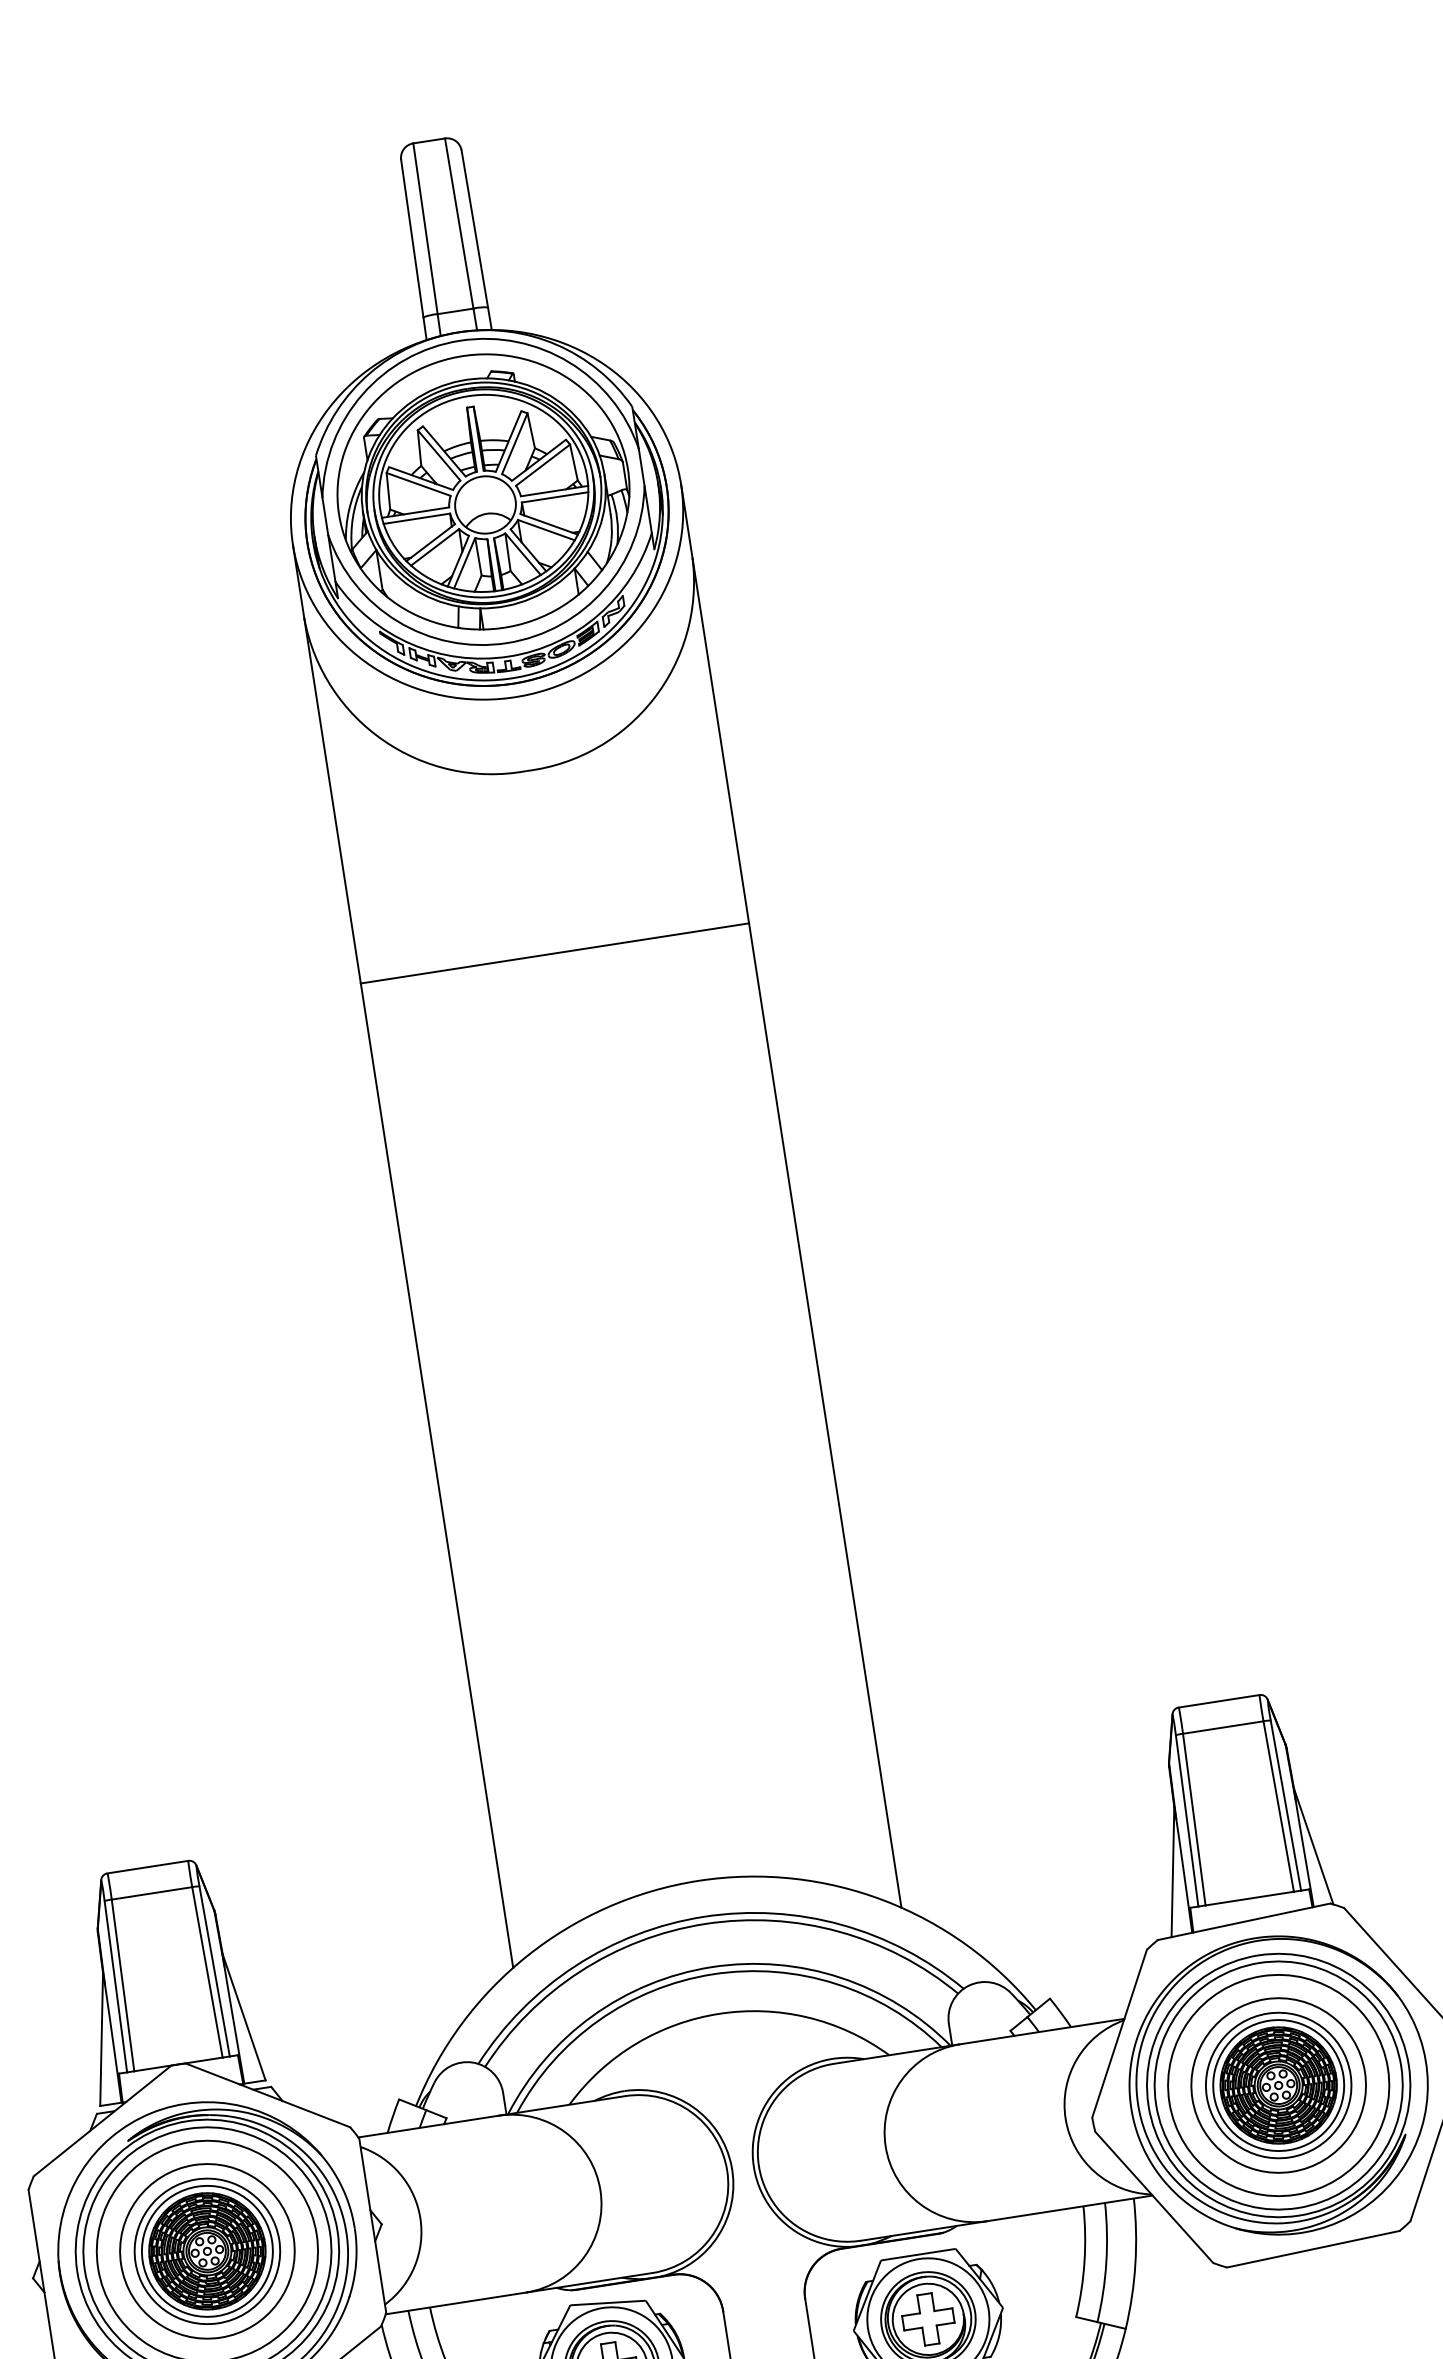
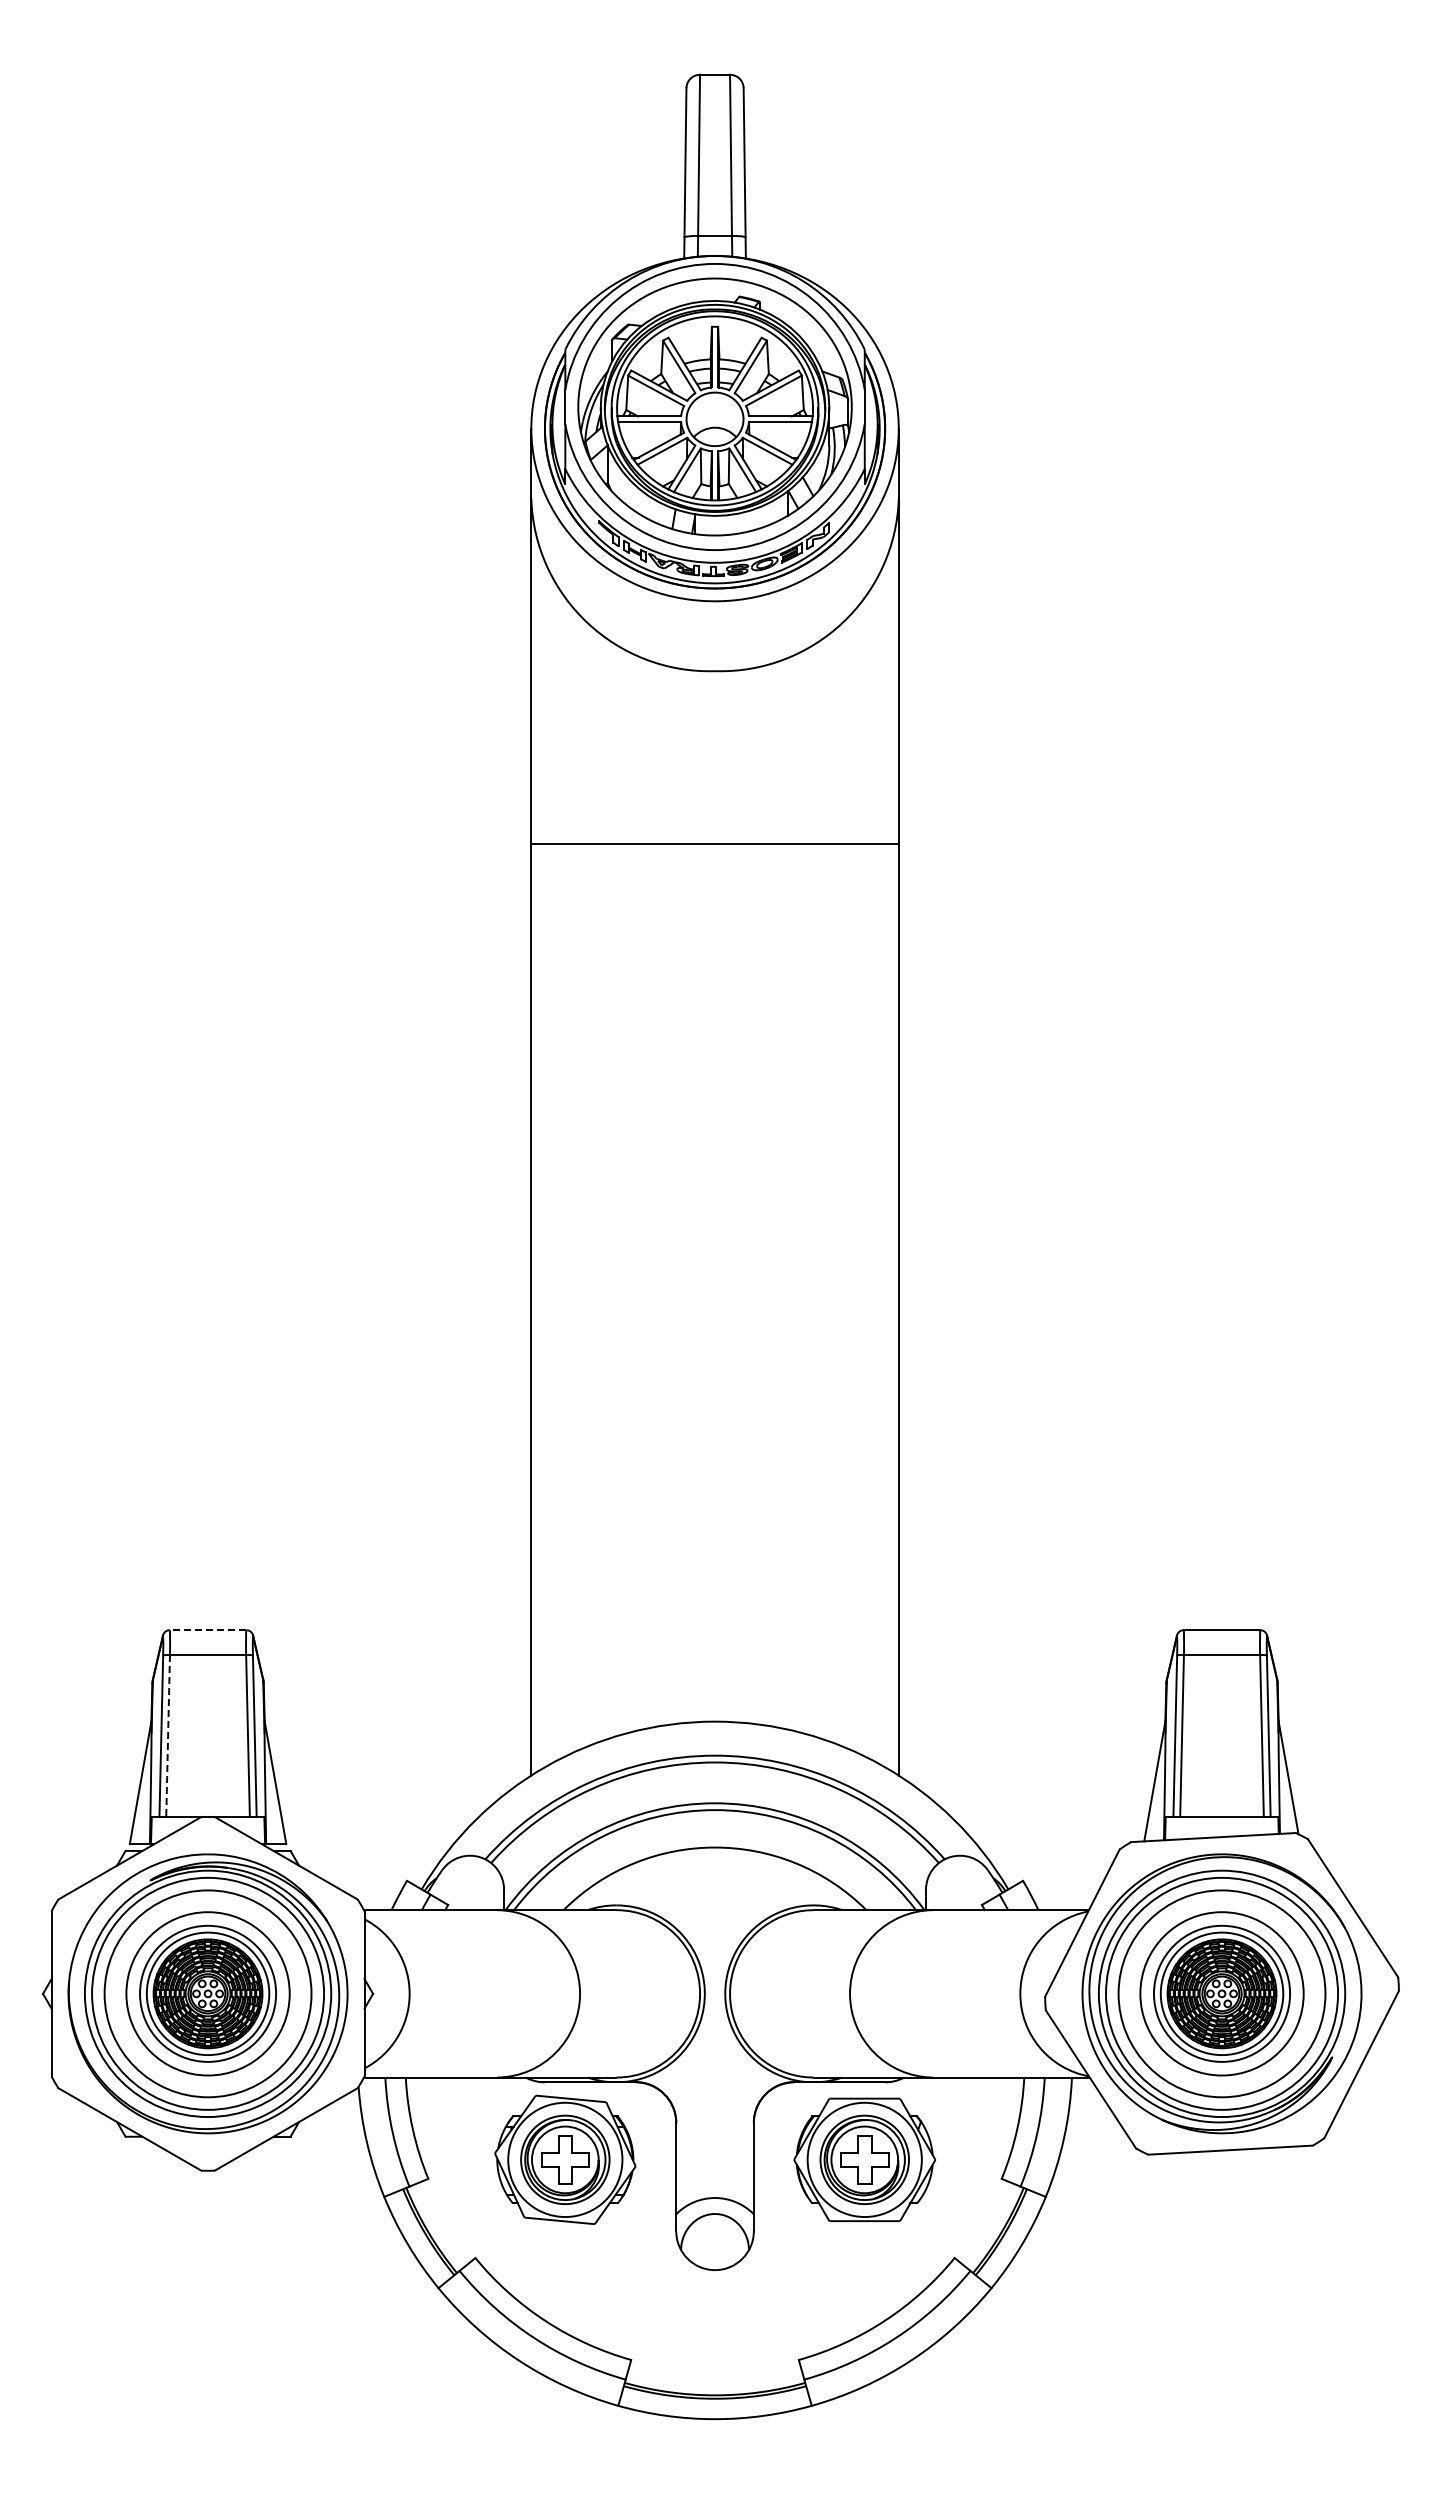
line: (147, 1867) -> (207, 1630), solid -> dashed
line: (123, 1984) -> (168, 1735), solid -> dashed

